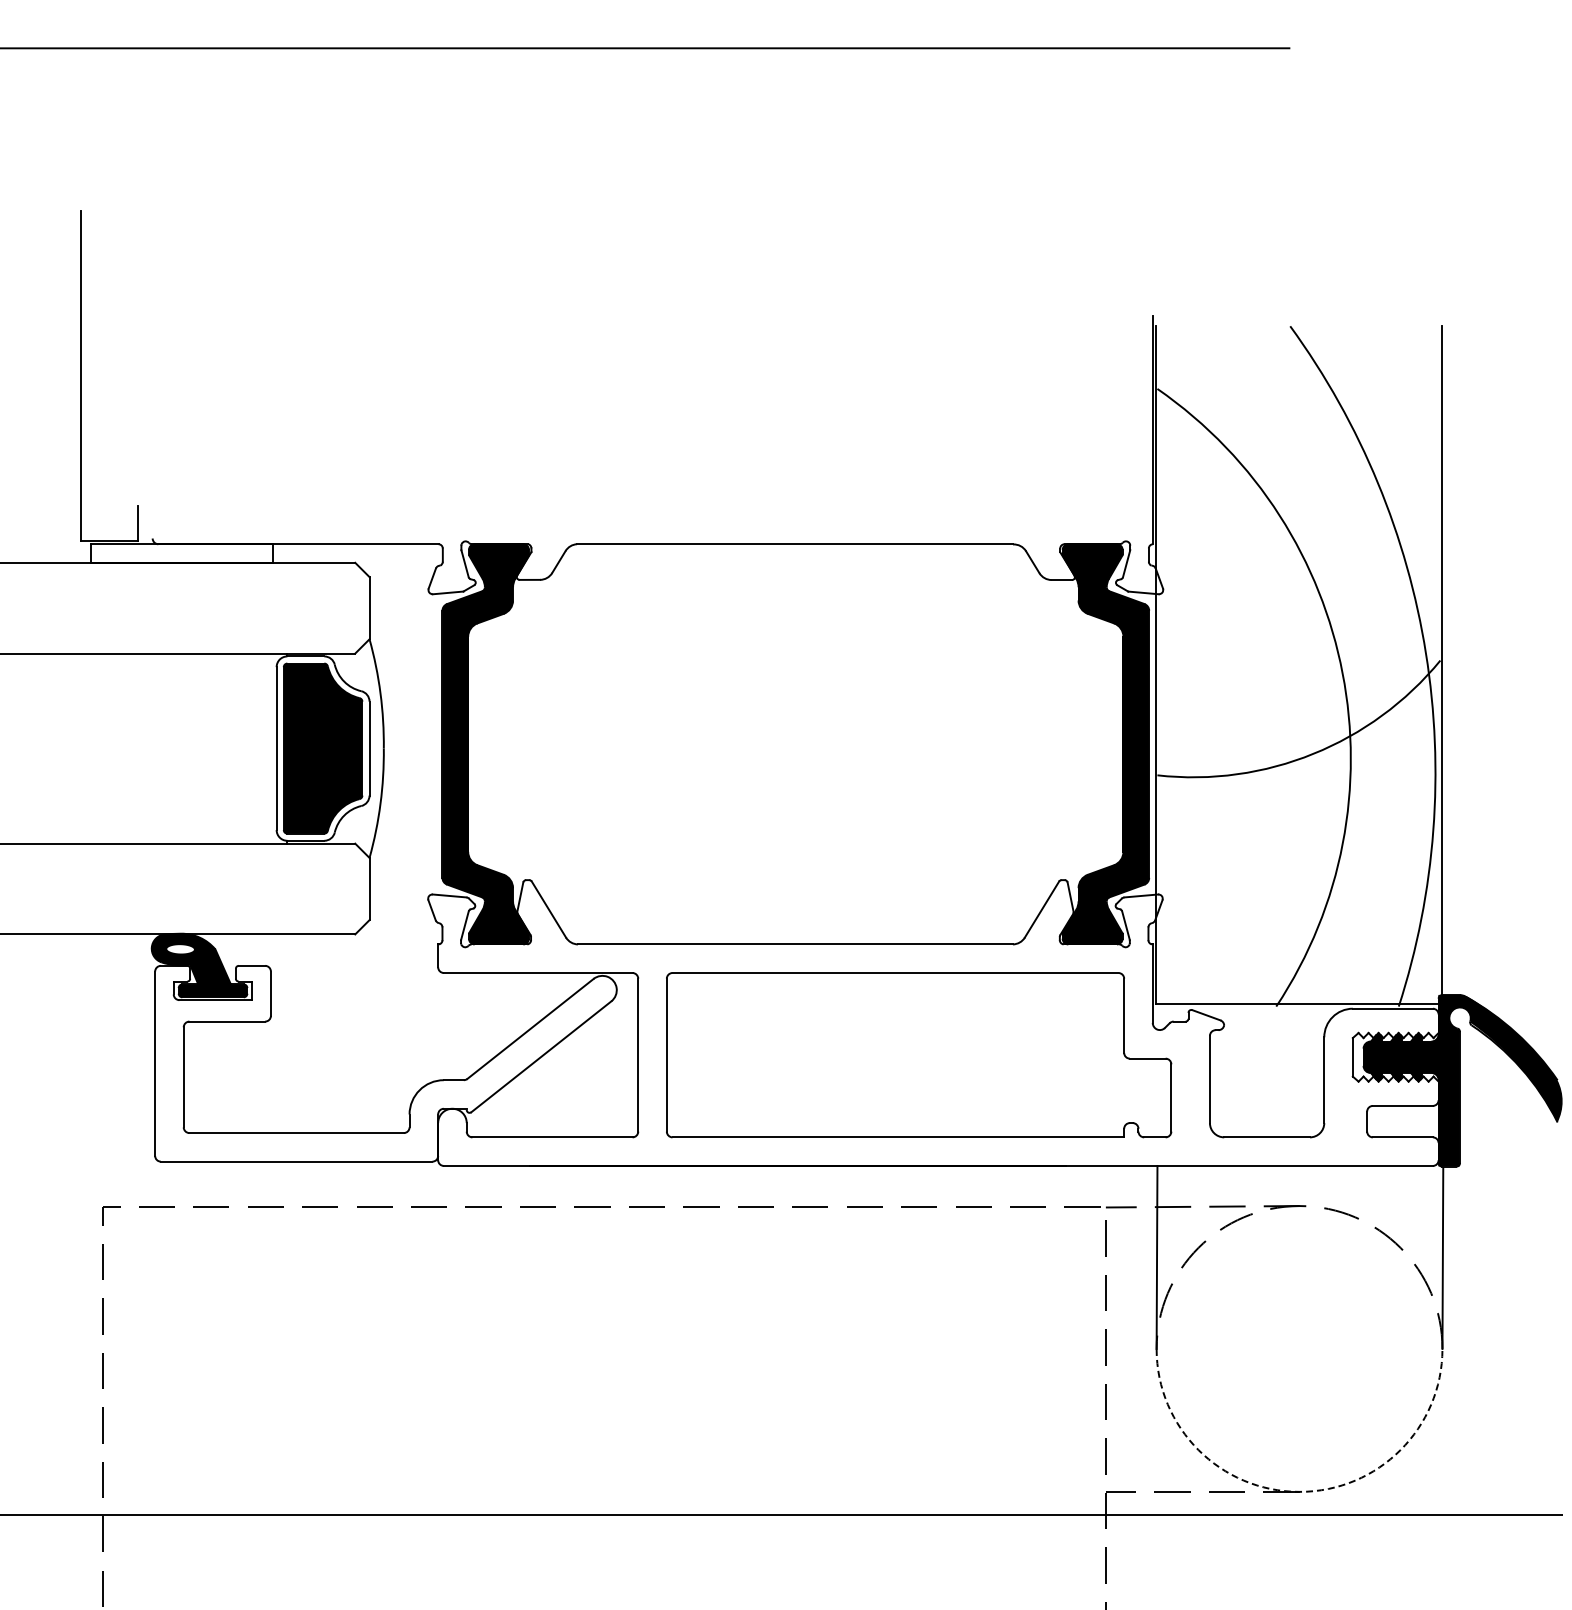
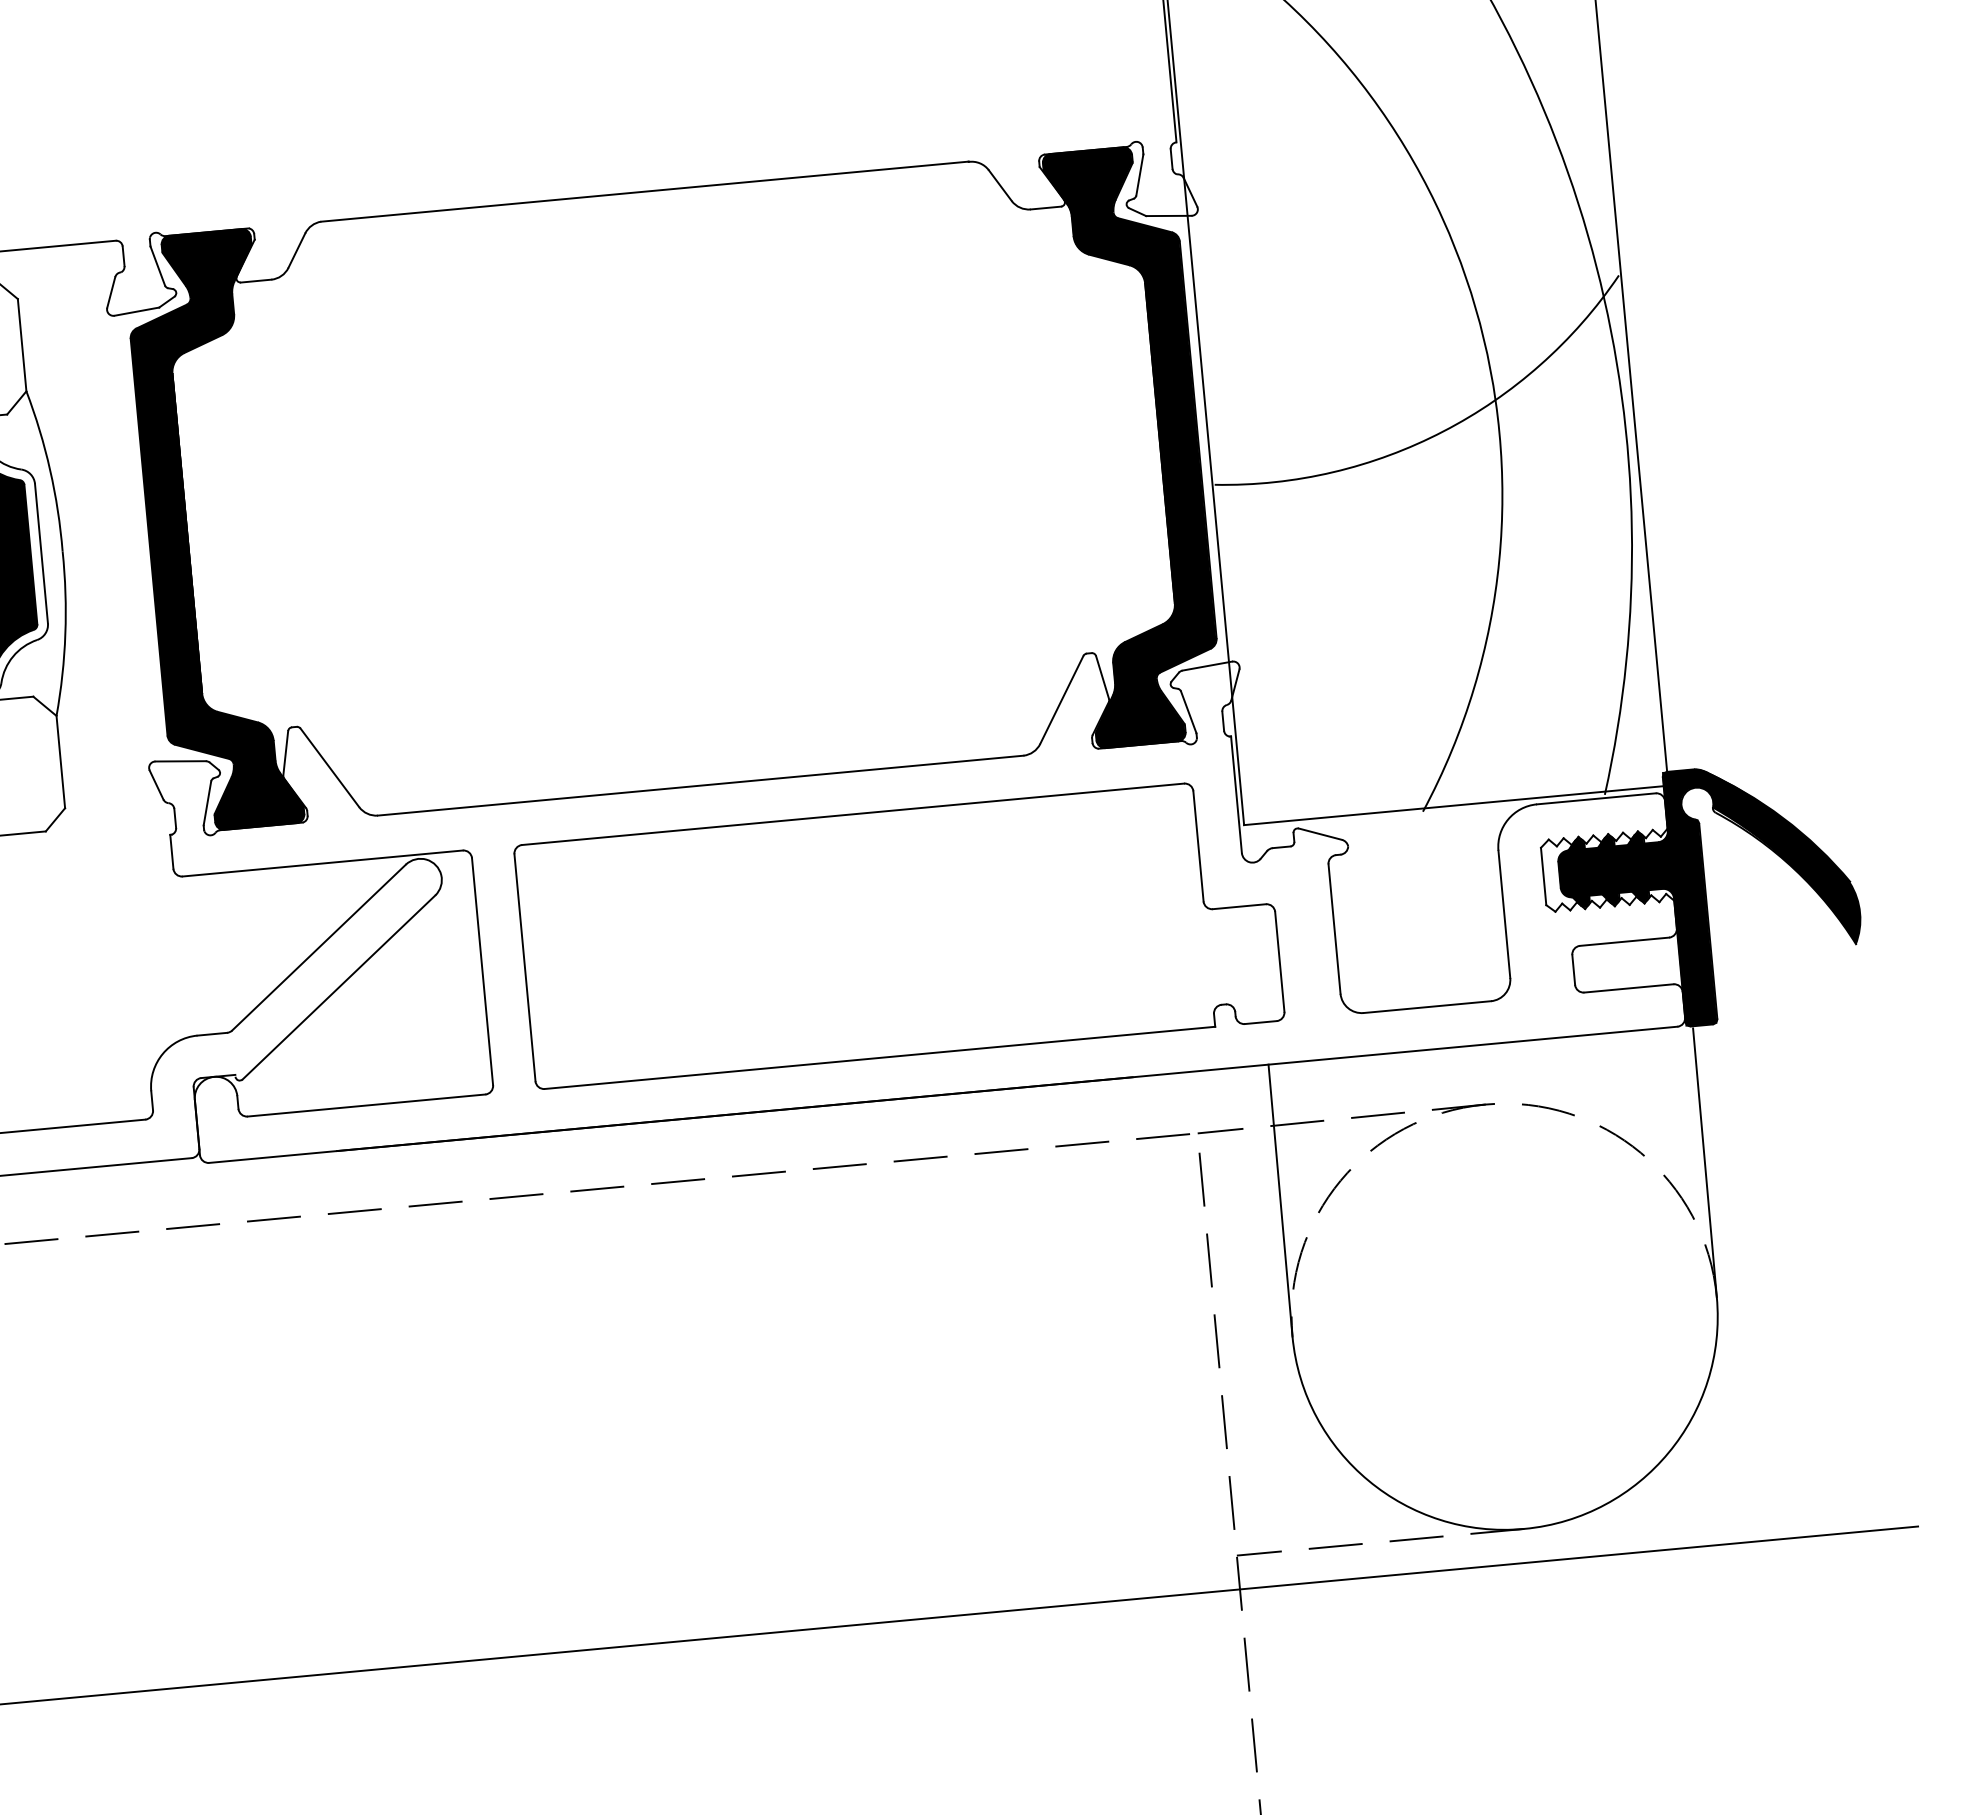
arc: (1299, 1491) -> (1524, 1528), dashed -> solid

